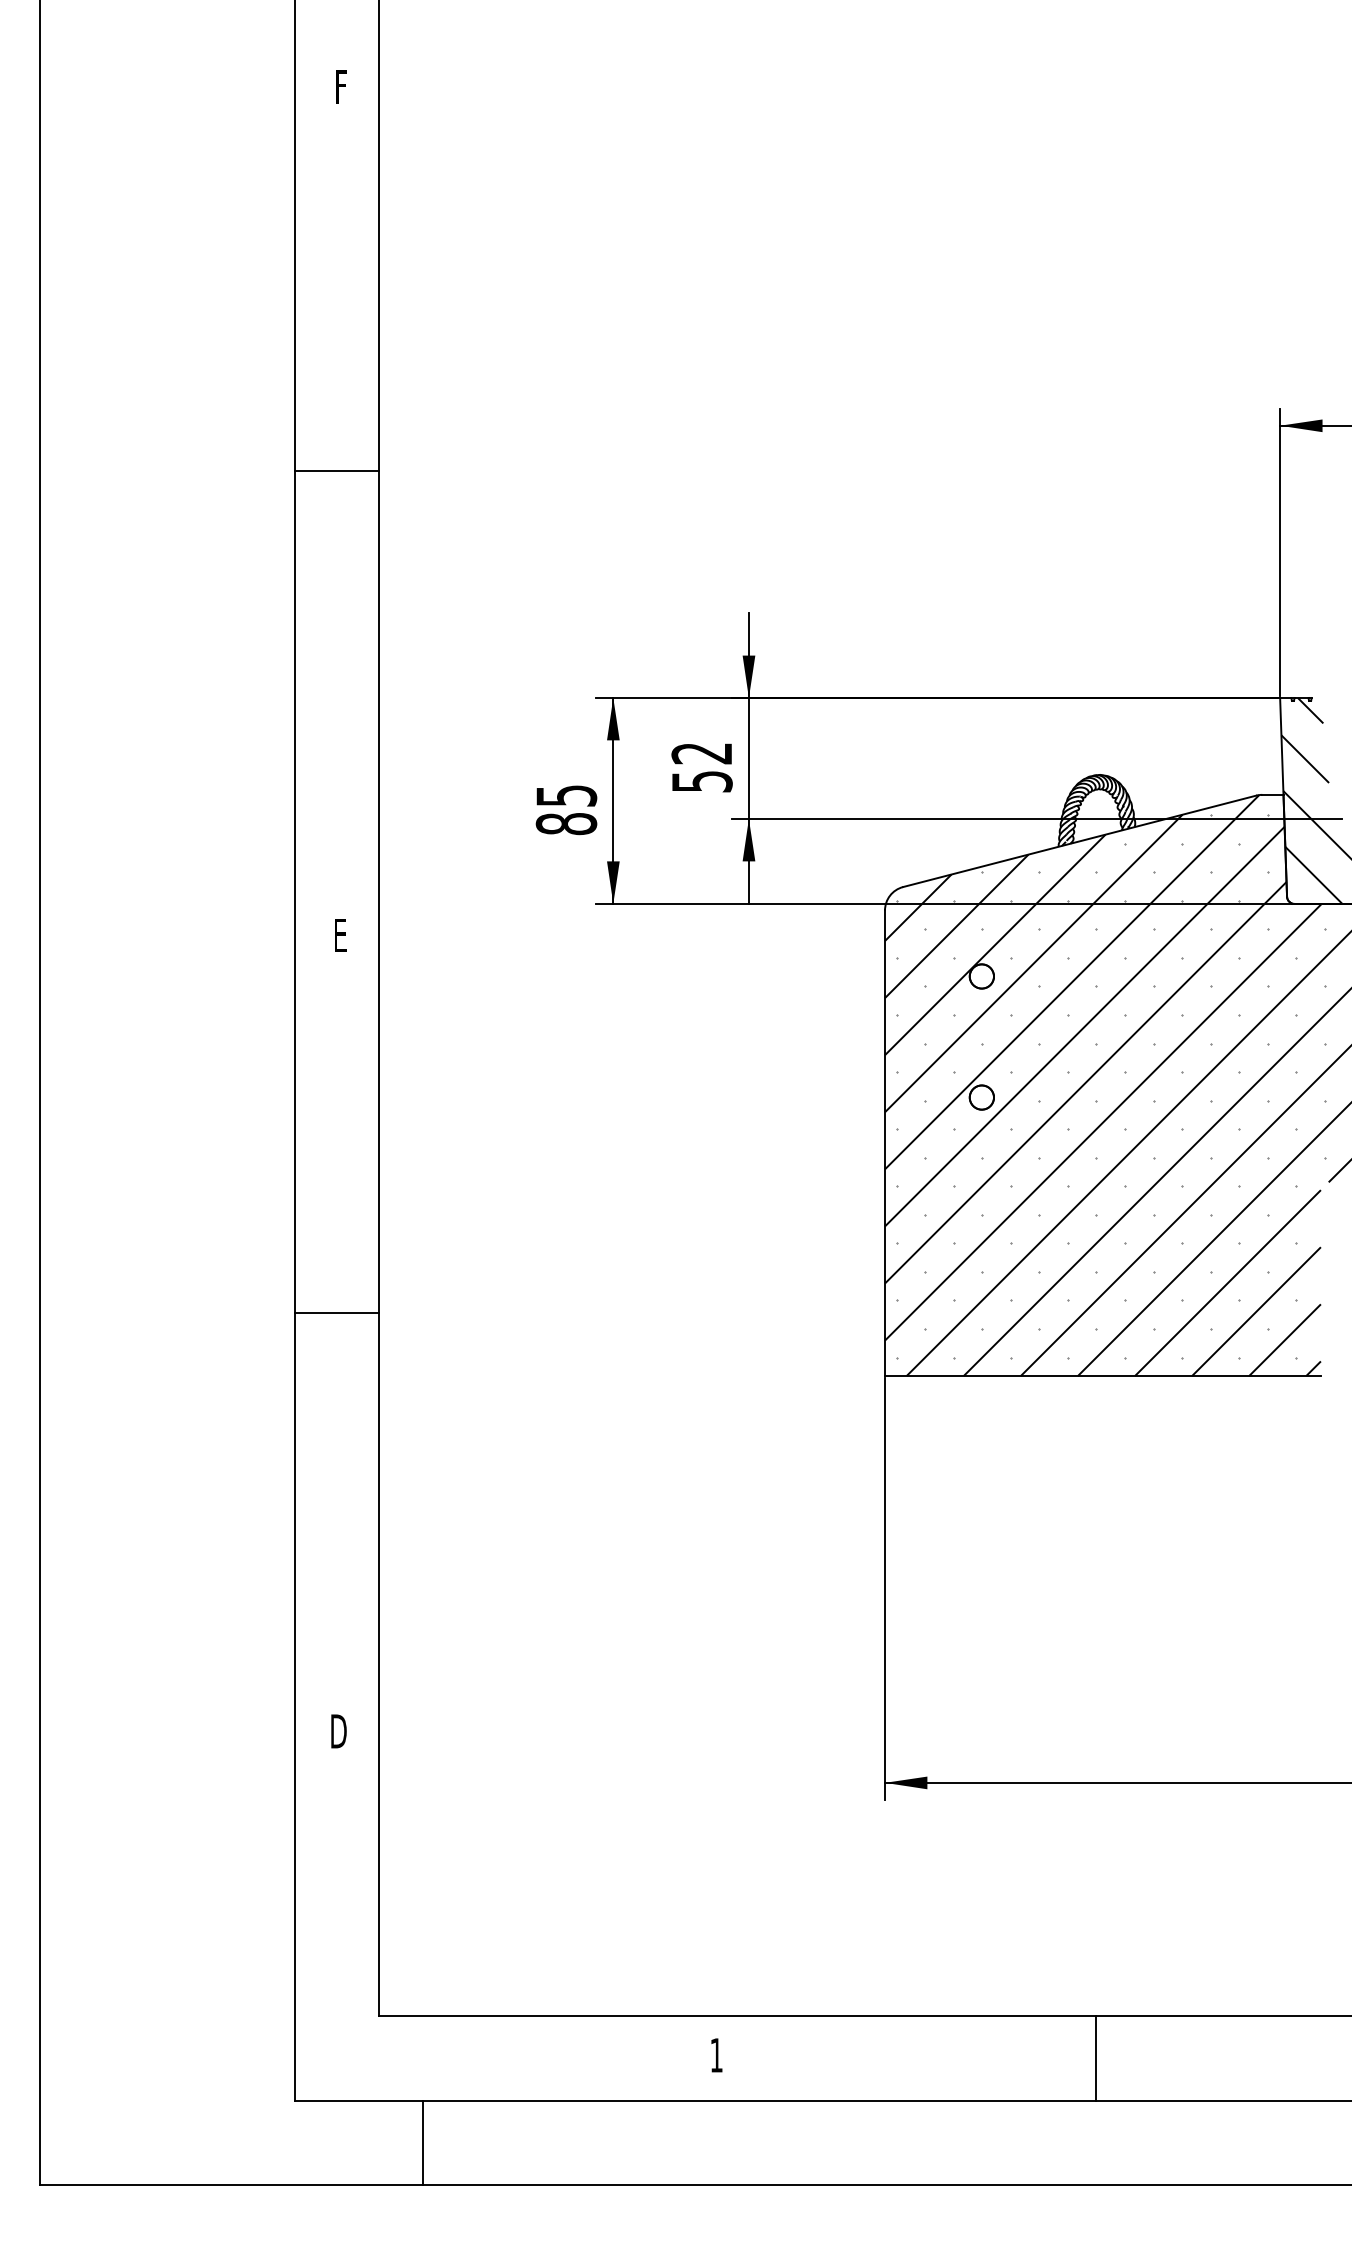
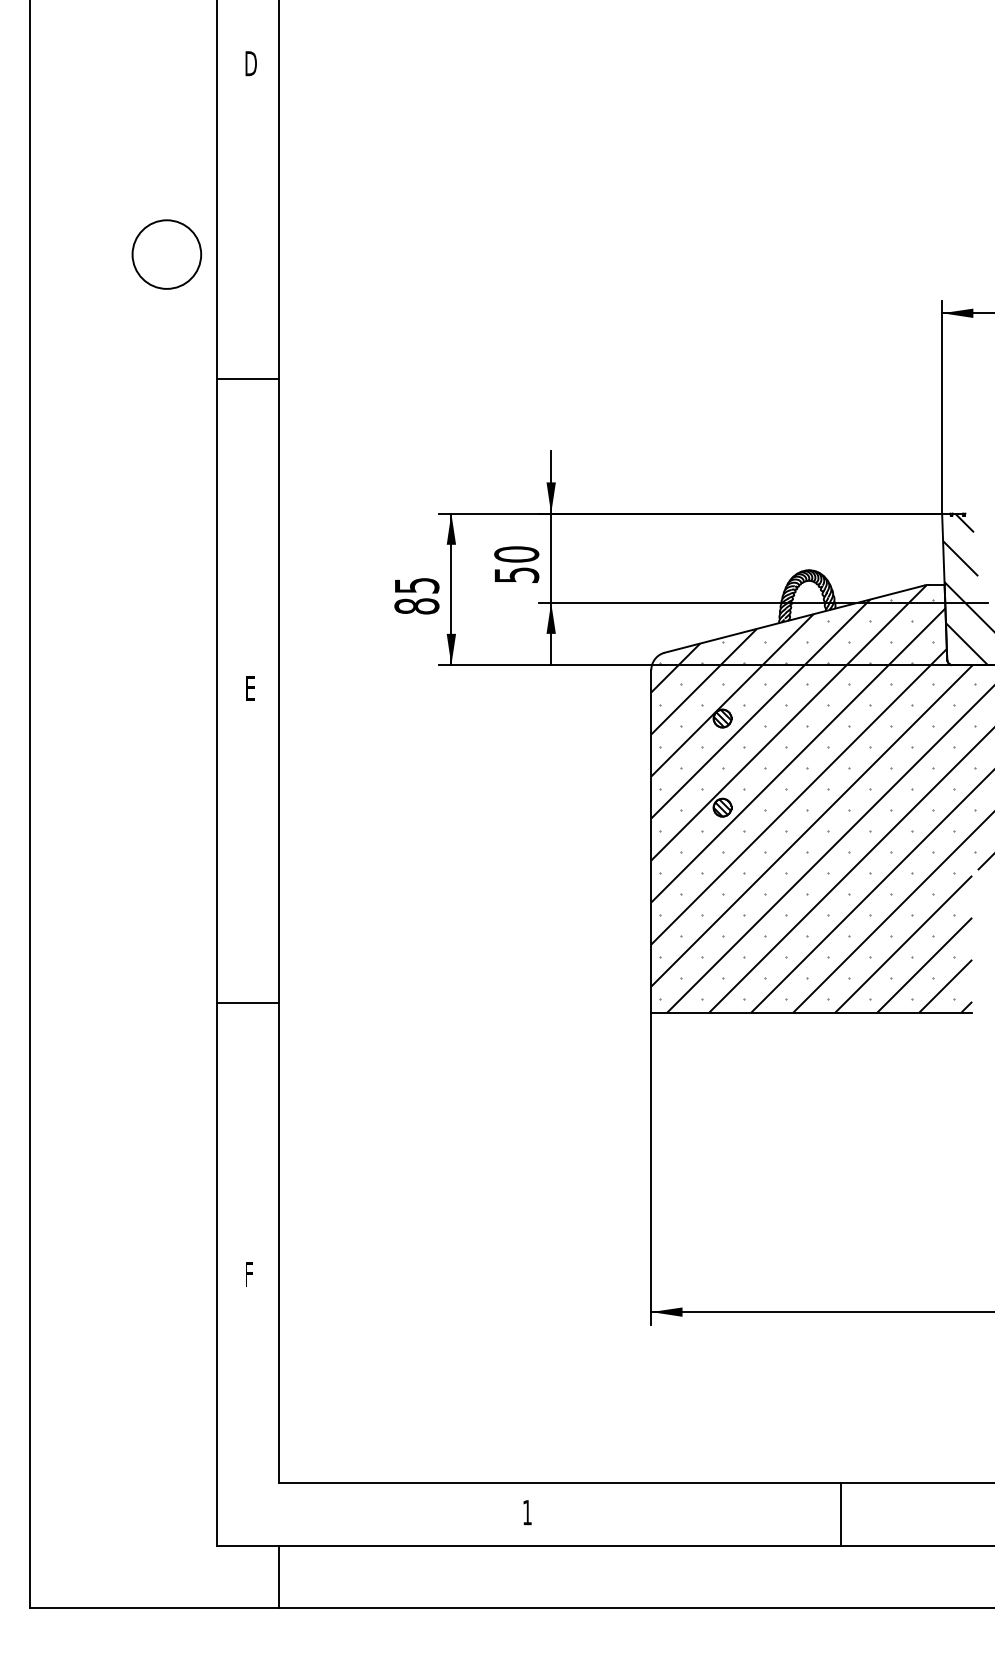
text: (340, 86) -> (250, 63), F -> D
circle: (226, 345) -> (166, 254), added
line: (336, 470) -> (247, 379), moved
text: (701, 753) -> (516, 554), 52 -> 50
hatch: (981, 976) -> (722, 718), added
hatch: (980, 1097) -> (721, 807), added
line: (336, 1313) -> (247, 1003), moved
text: (339, 1730) -> (249, 1273), D -> F
line: (1095, 2057) -> (840, 1514), moved
line: (423, 2142) -> (279, 1576), moved

